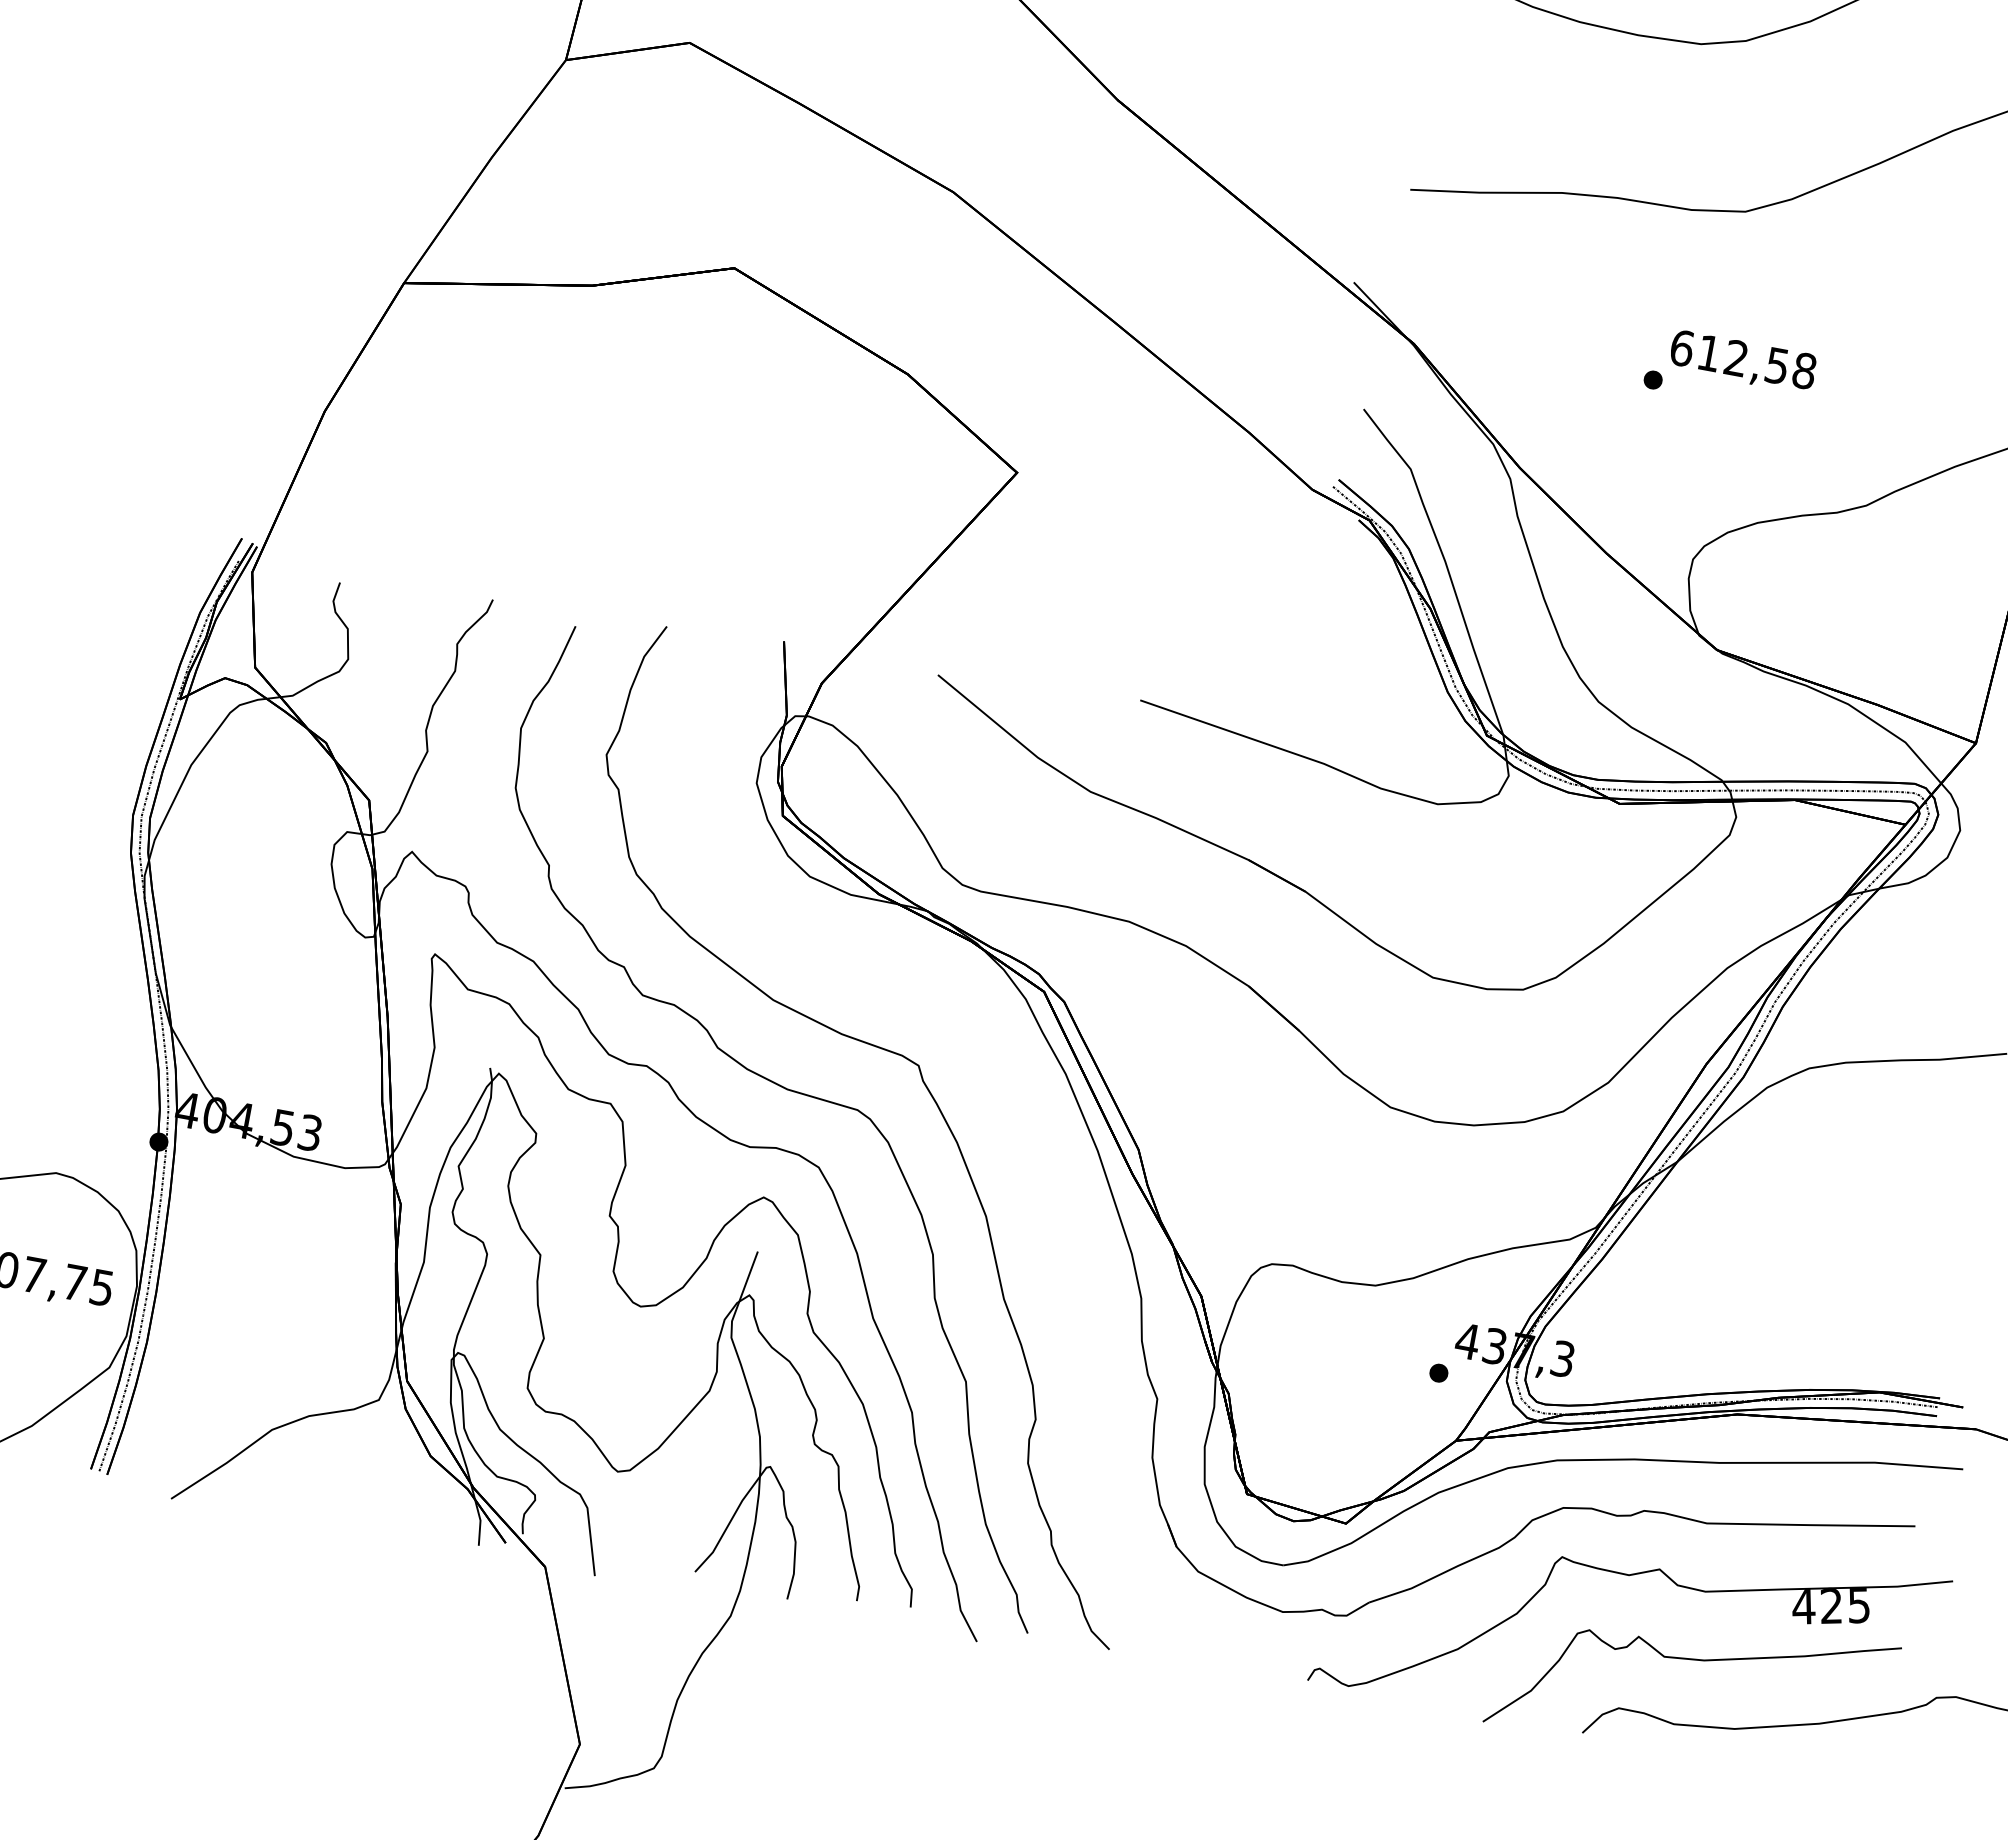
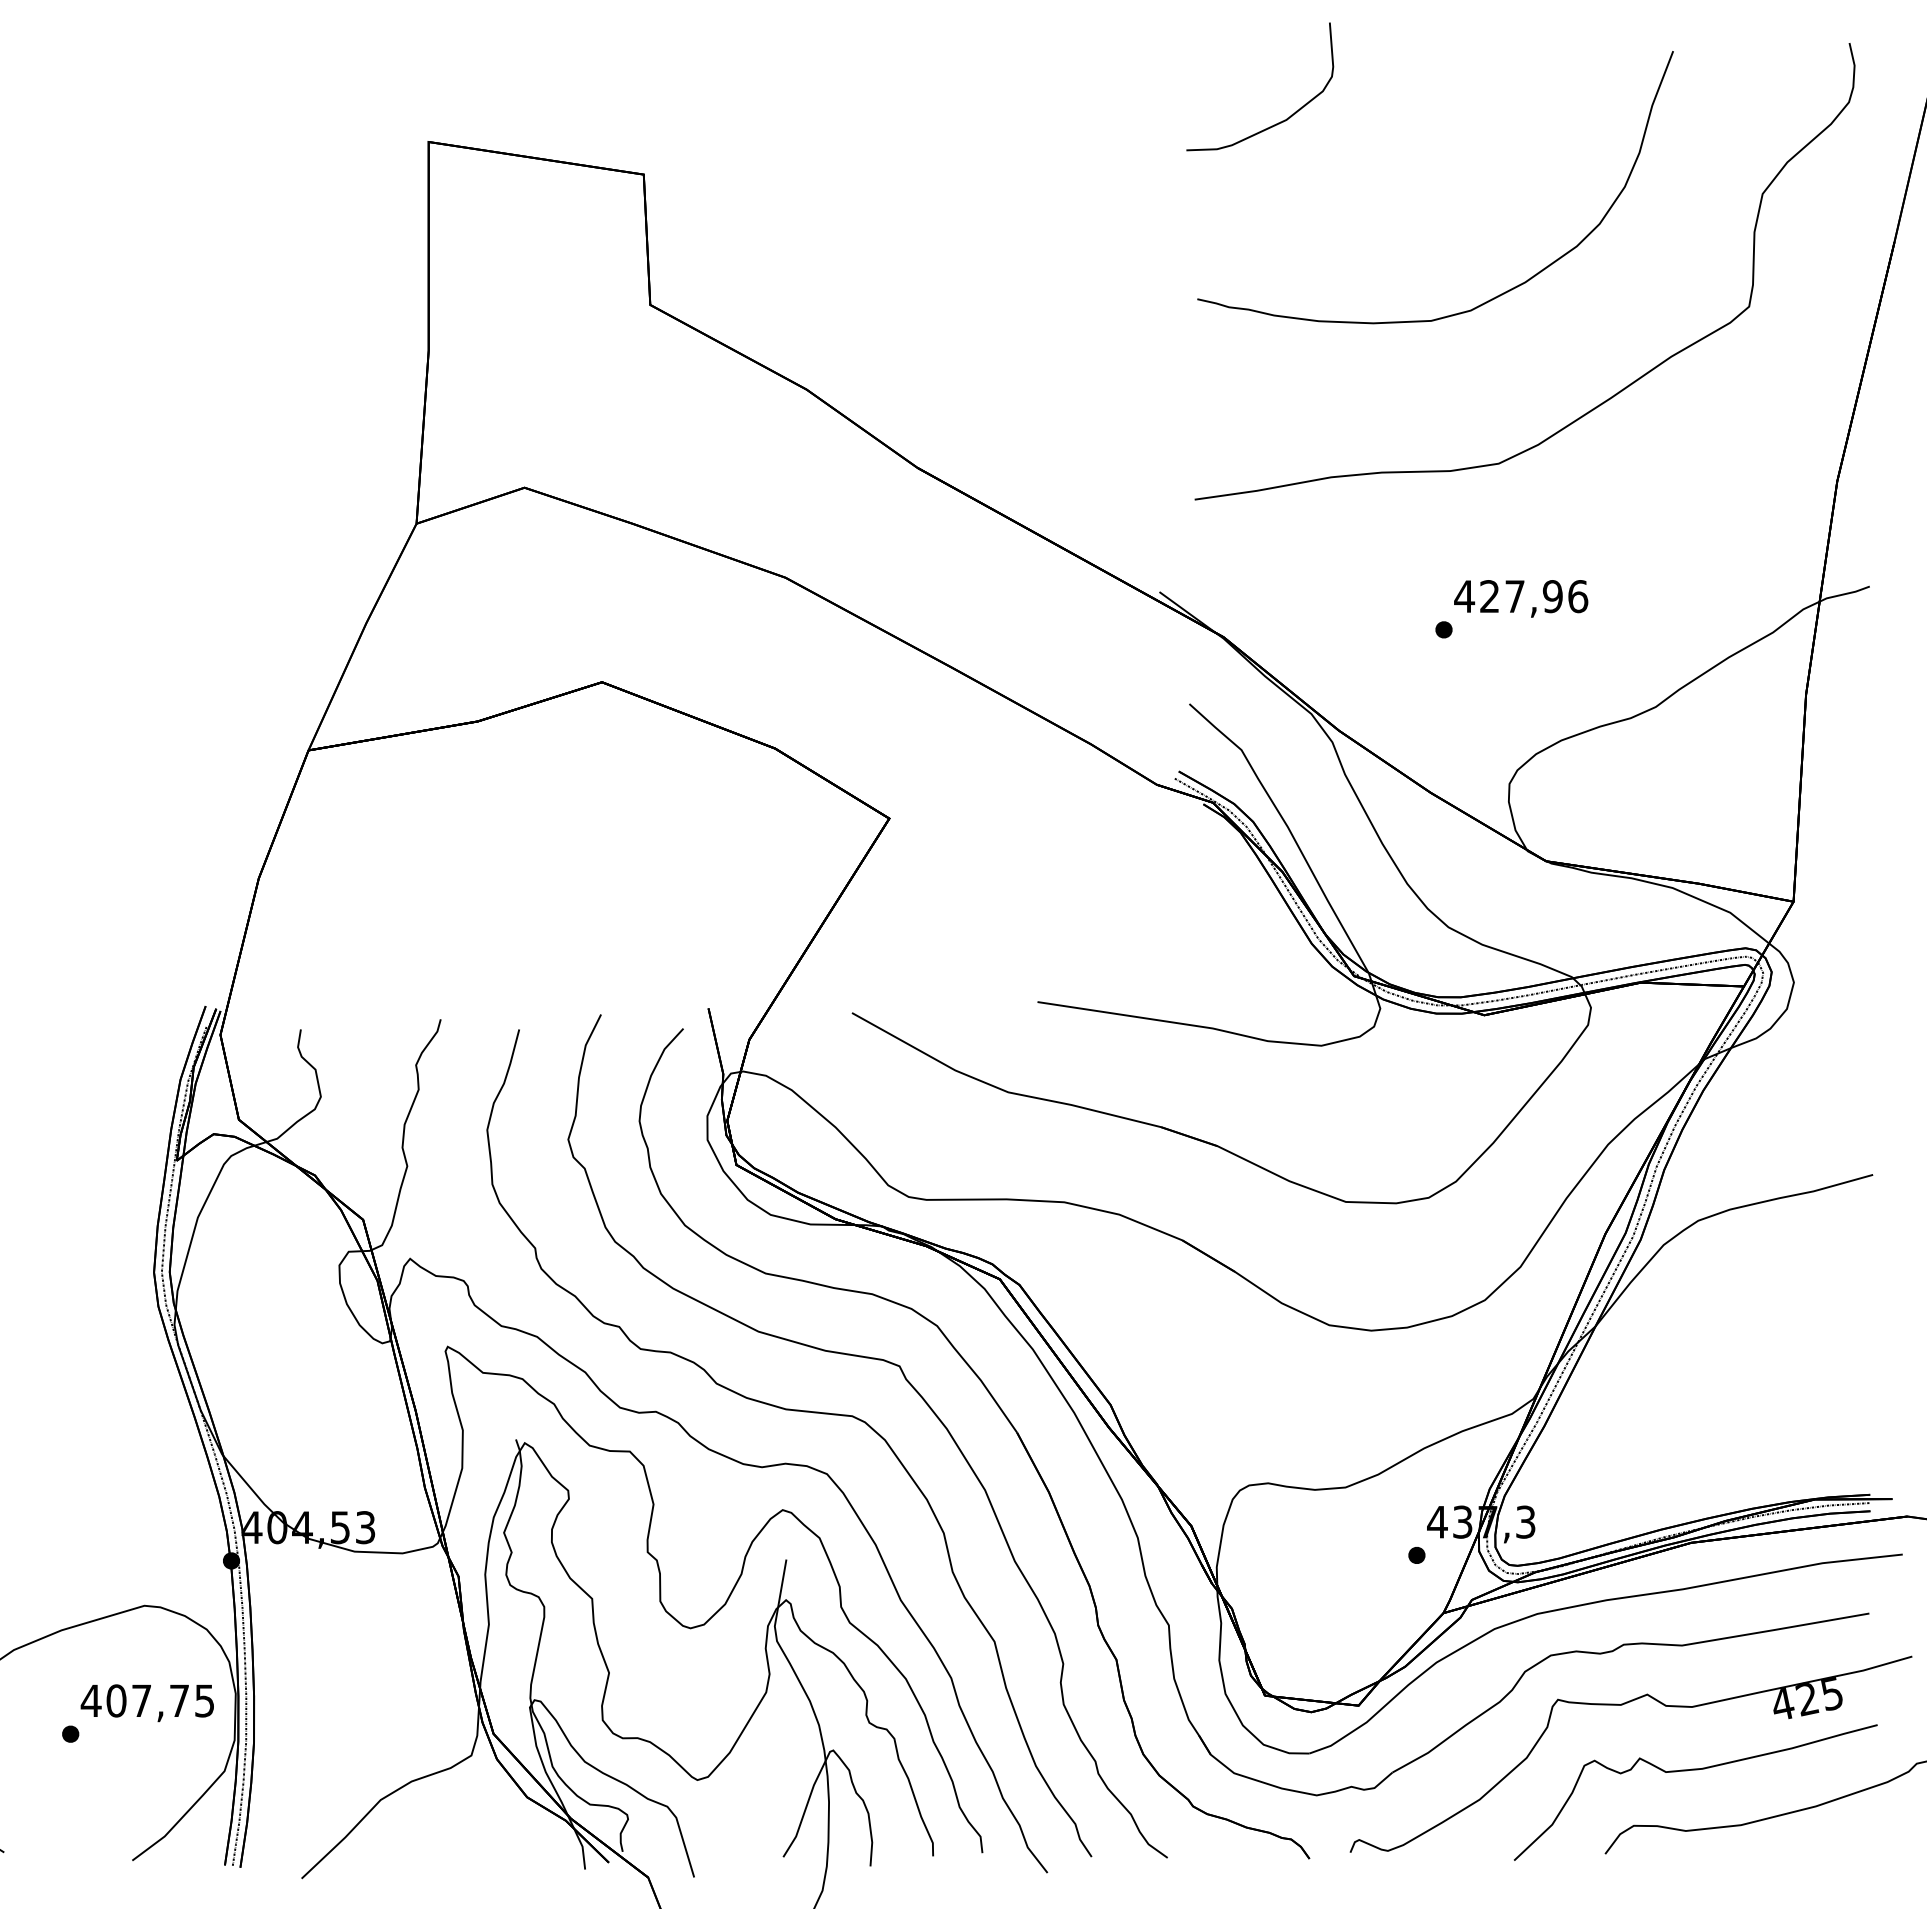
text: (1743, 359) -> (1521, 596), 612,58 -> 427,96
part: (1024, 1148) -> (1008, 1422), added

